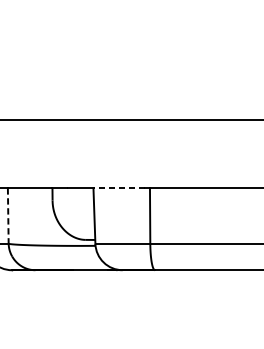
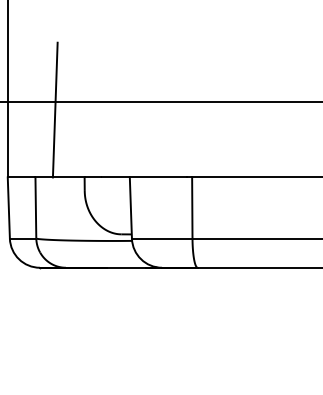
line: (25, 126) -> (54, 109), added
line: (119, 188) -> (158, 177), dashed -> solid
line: (7, 216) -> (35, 208), dashed -> solid

